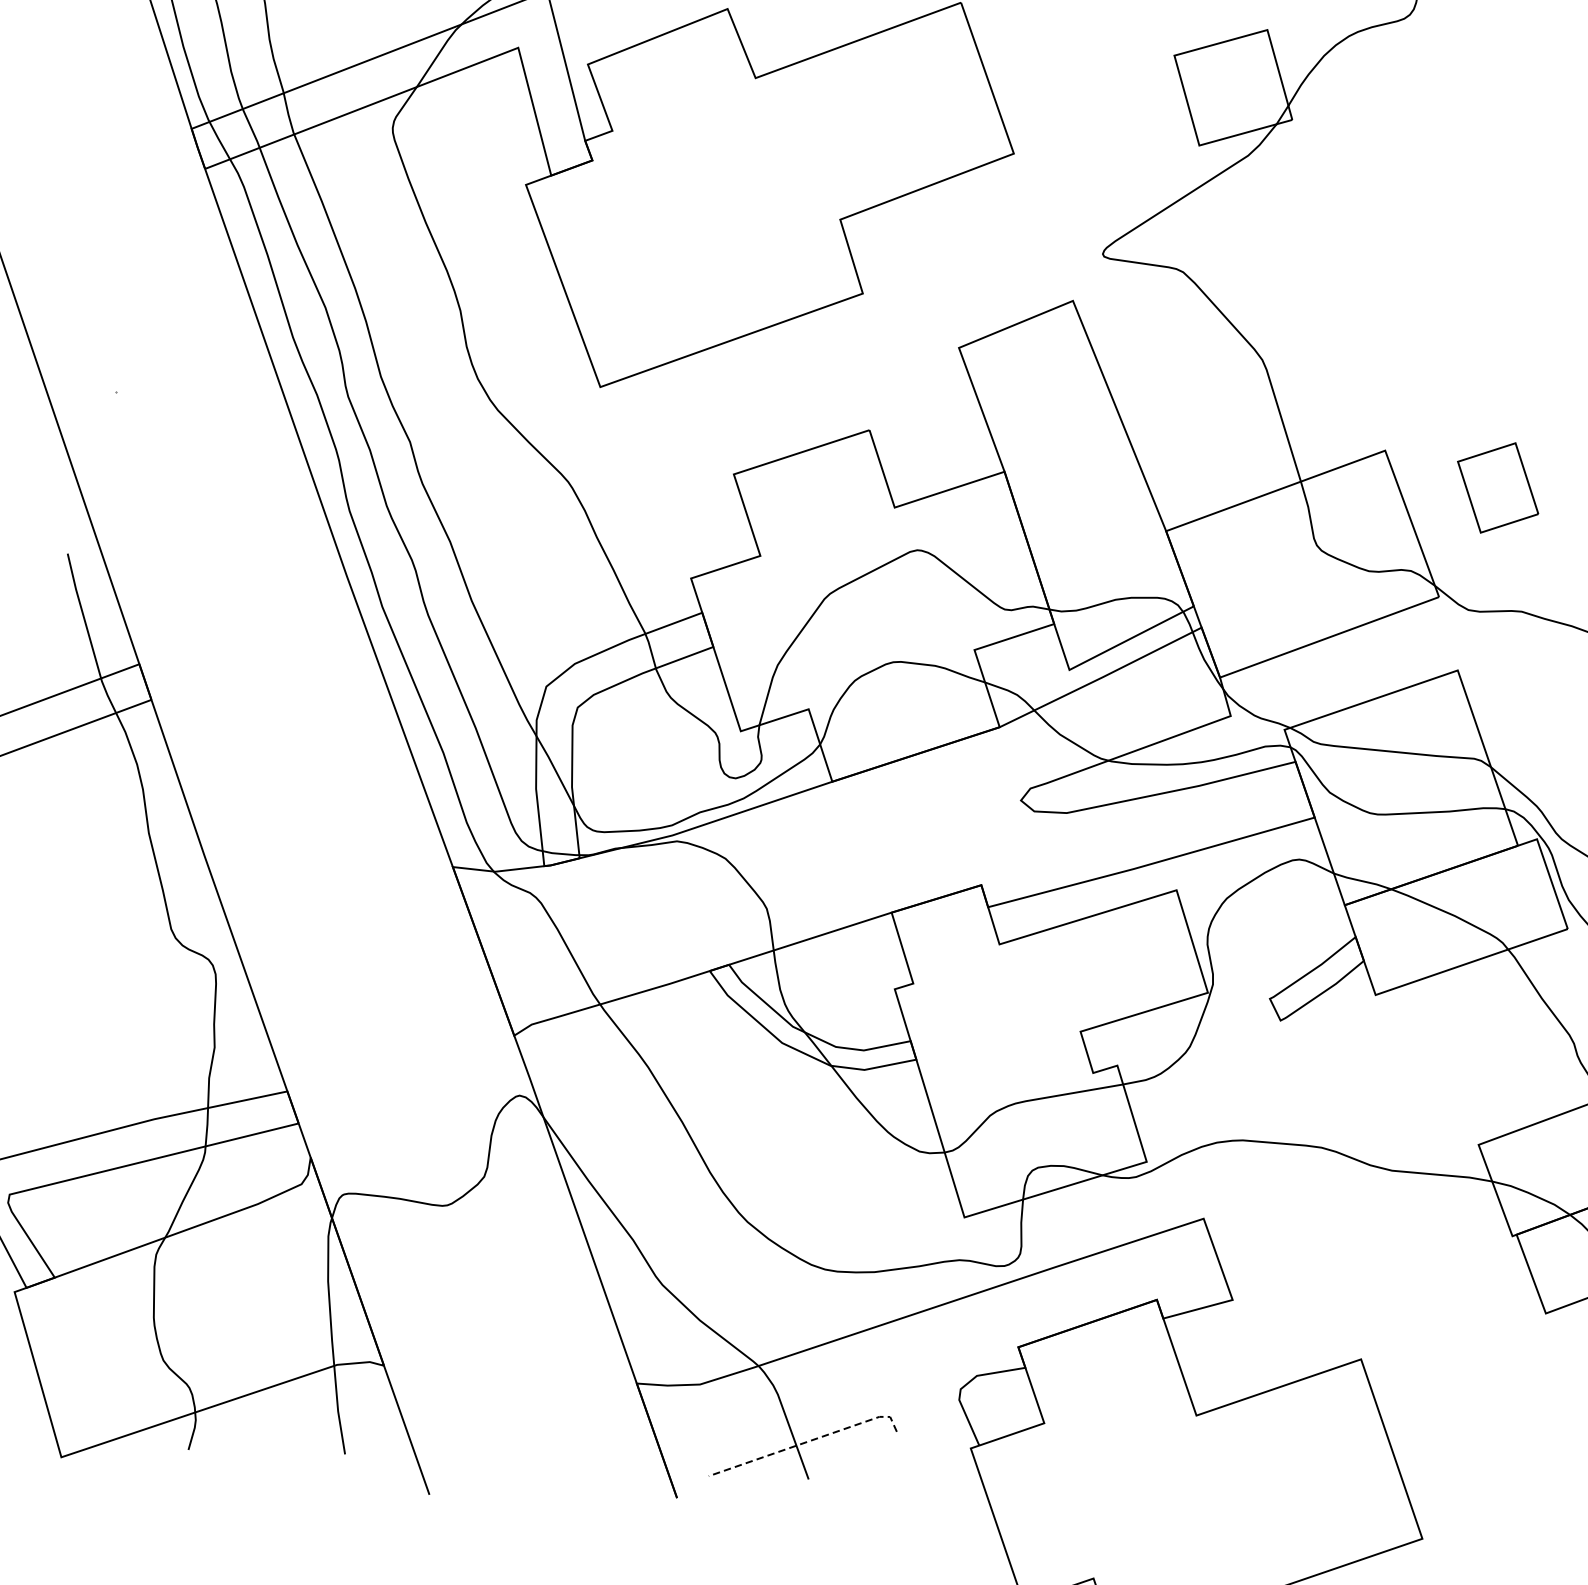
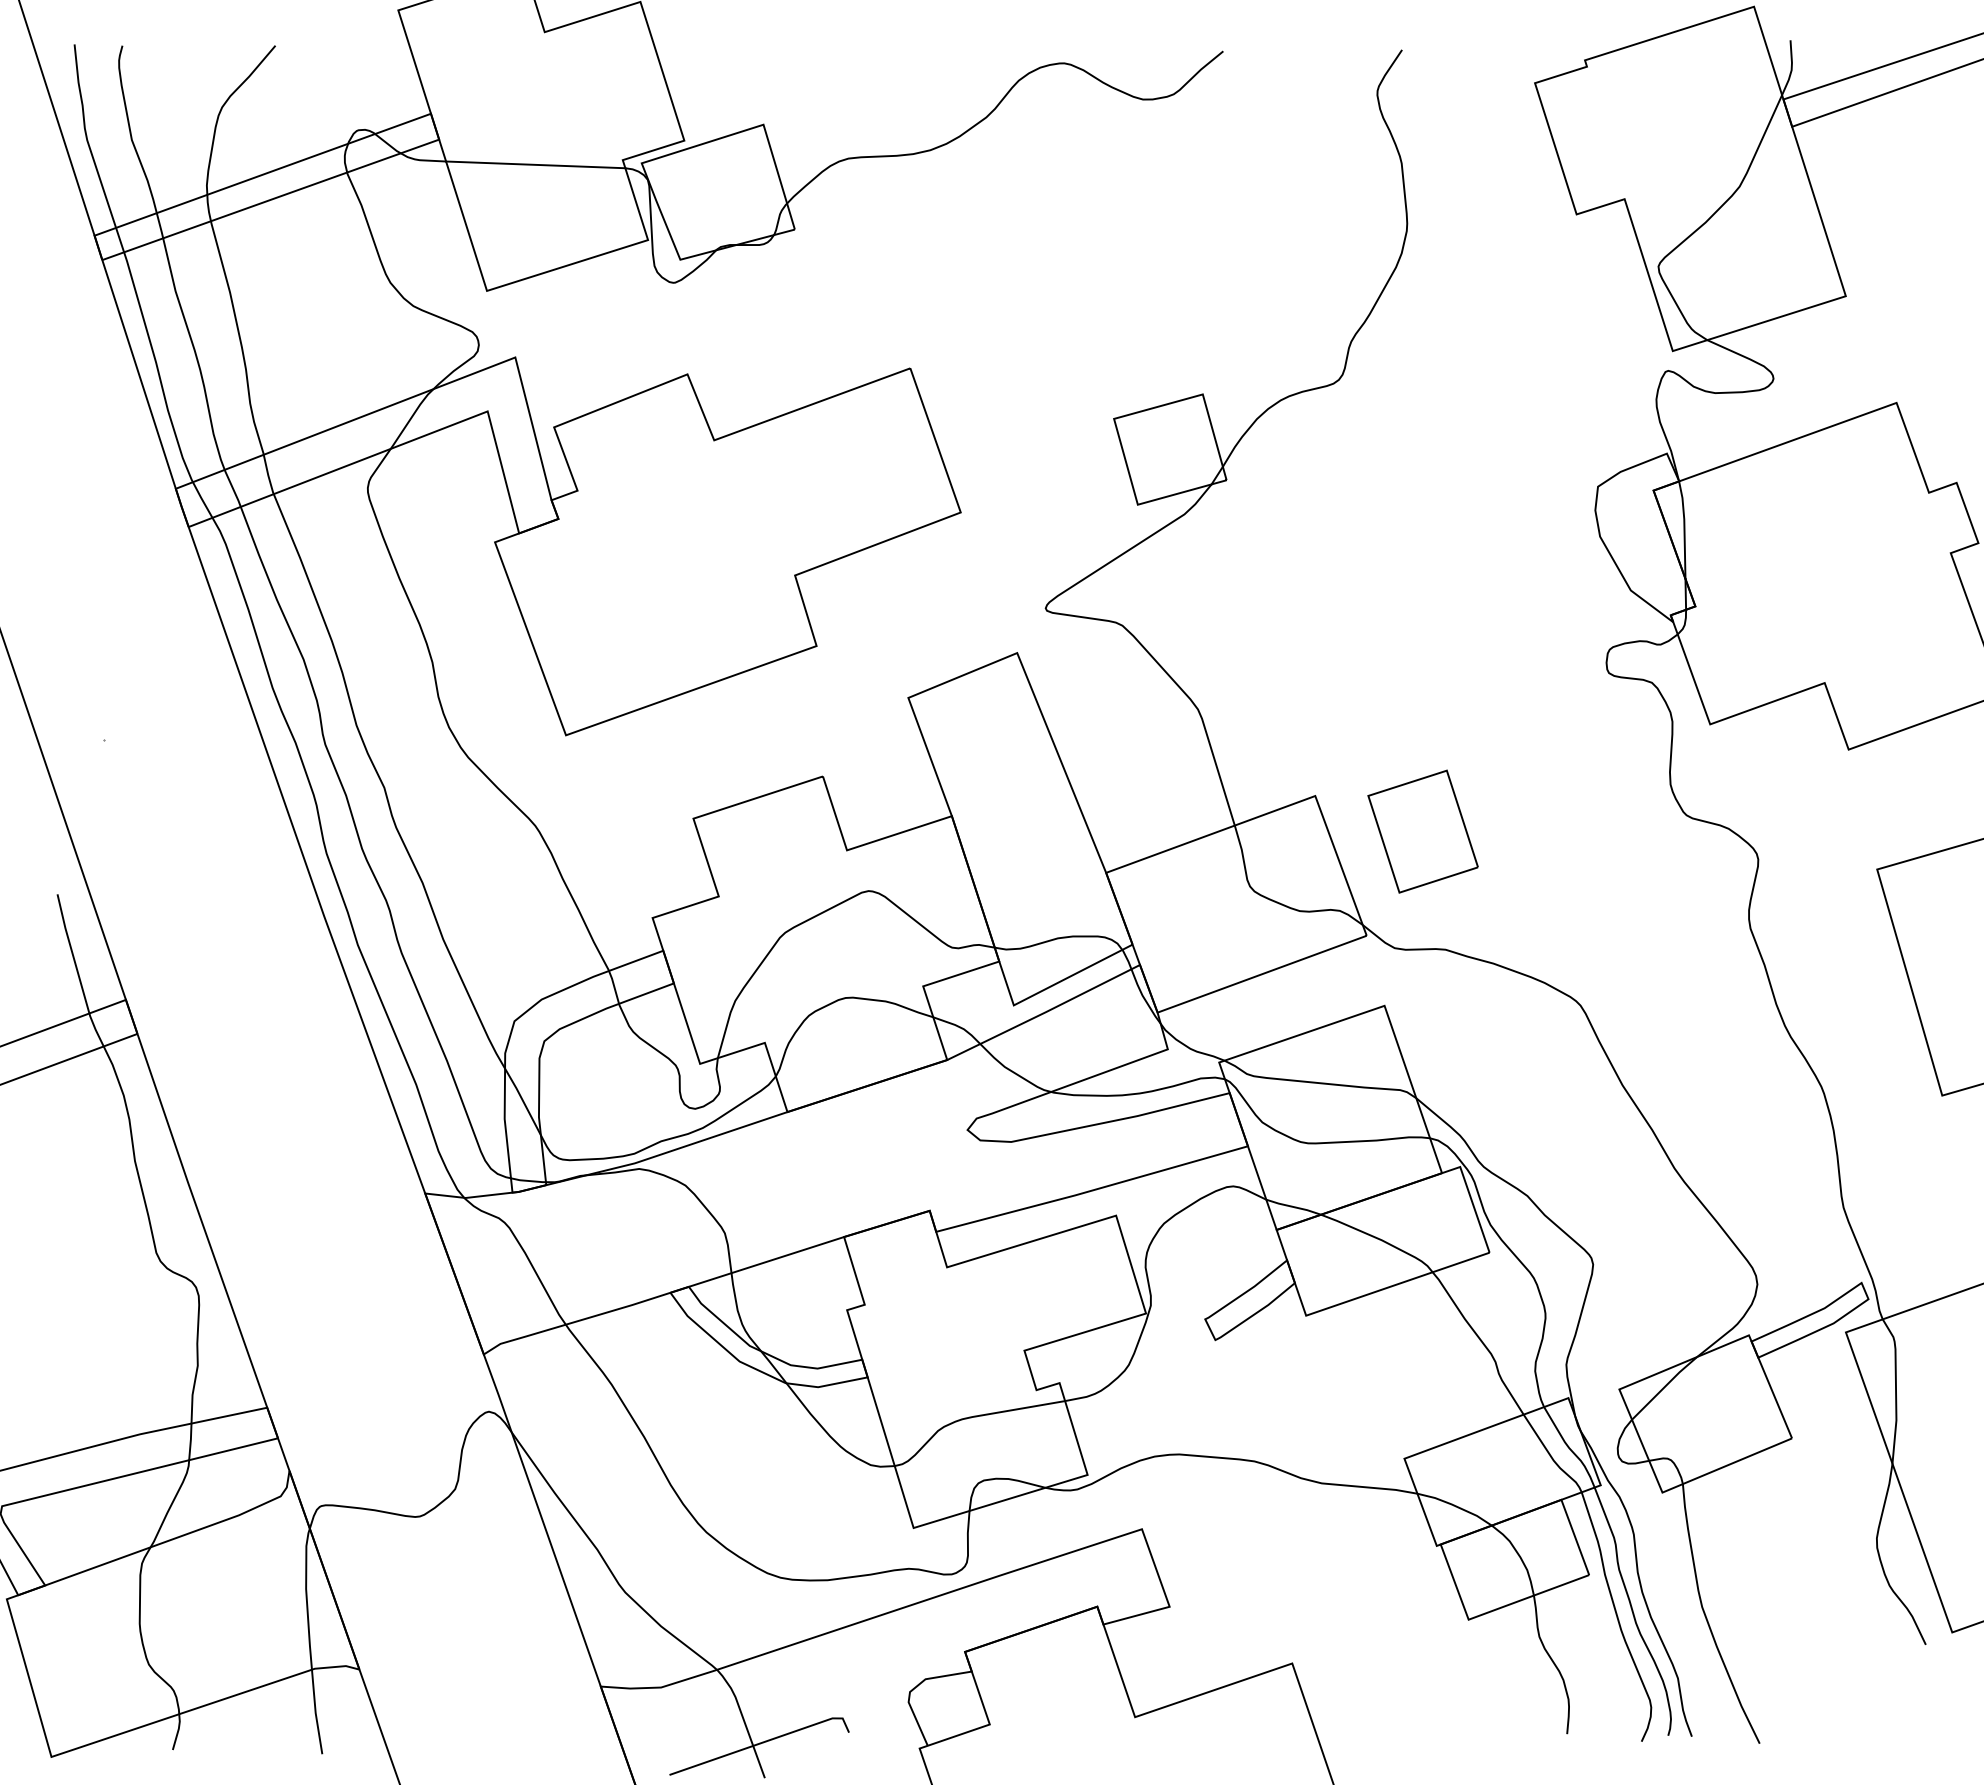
part: (1497, 487) -> (1422, 831), size x1.43
line: (808, 1441) -> (764, 1741), dashed -> solid

